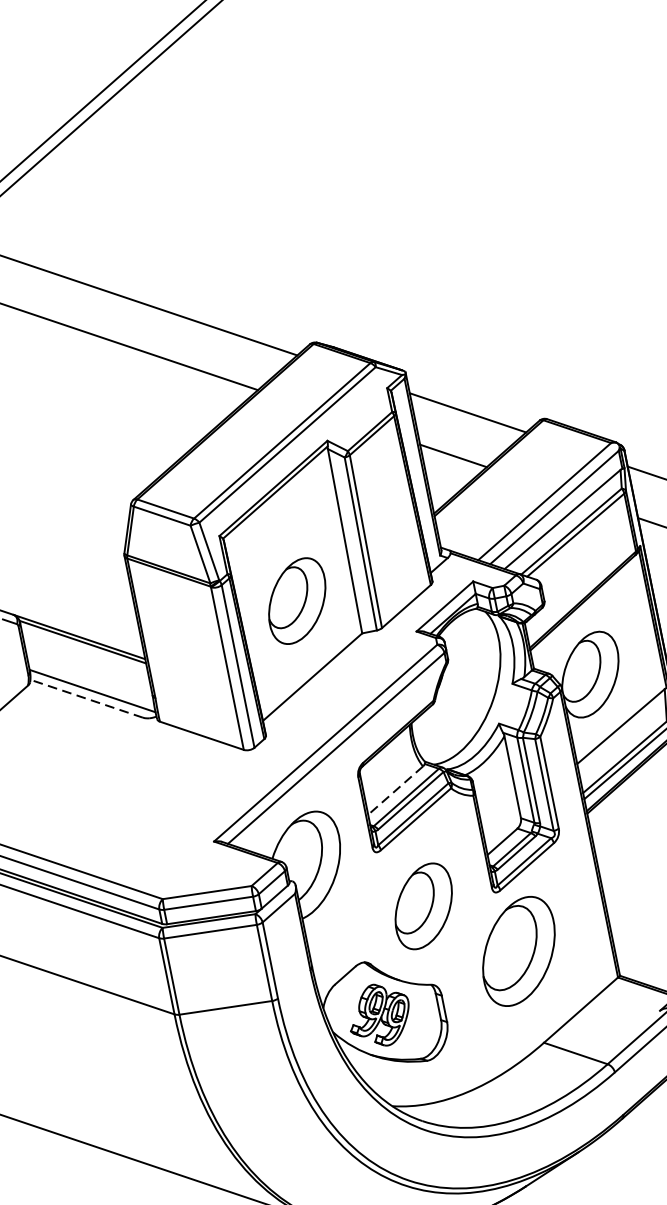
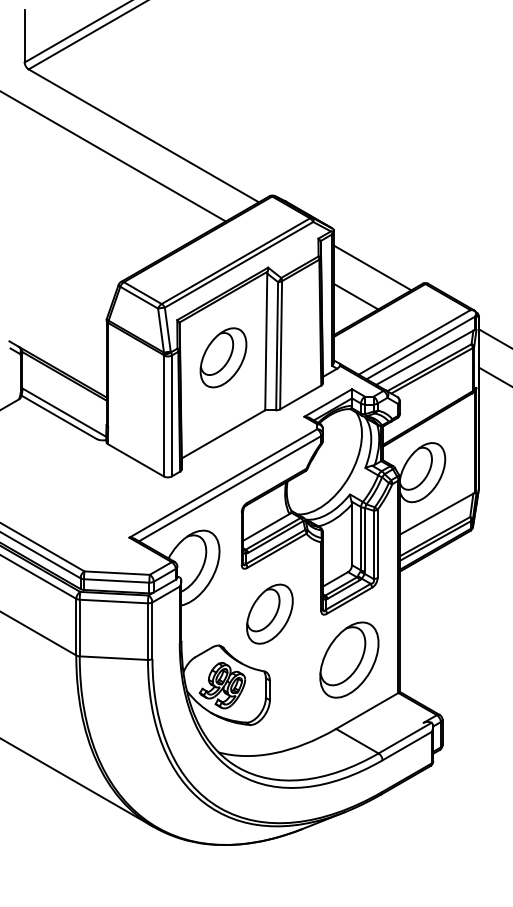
part: (297, 600) -> (223, 357), moved
line: (86, 699) -> (58, 417), dashed -> solid
line: (395, 790) -> (266, 527), dashed -> solid
part: (518, 950) -> (349, 659), moved

